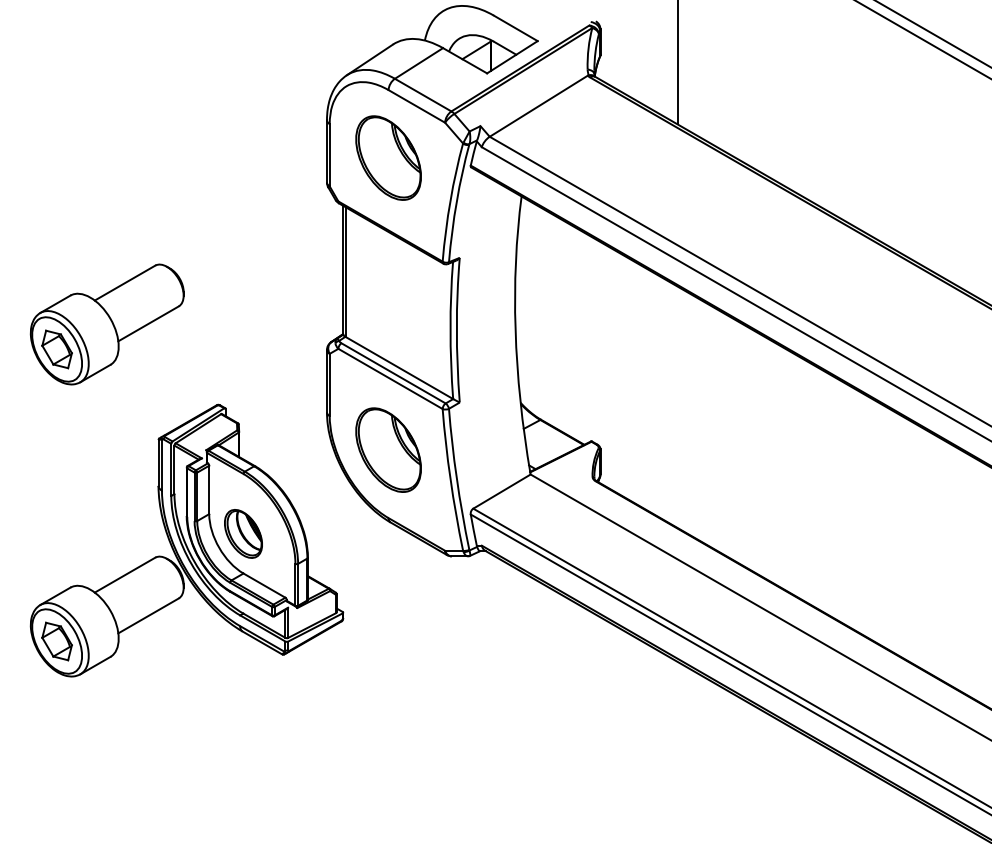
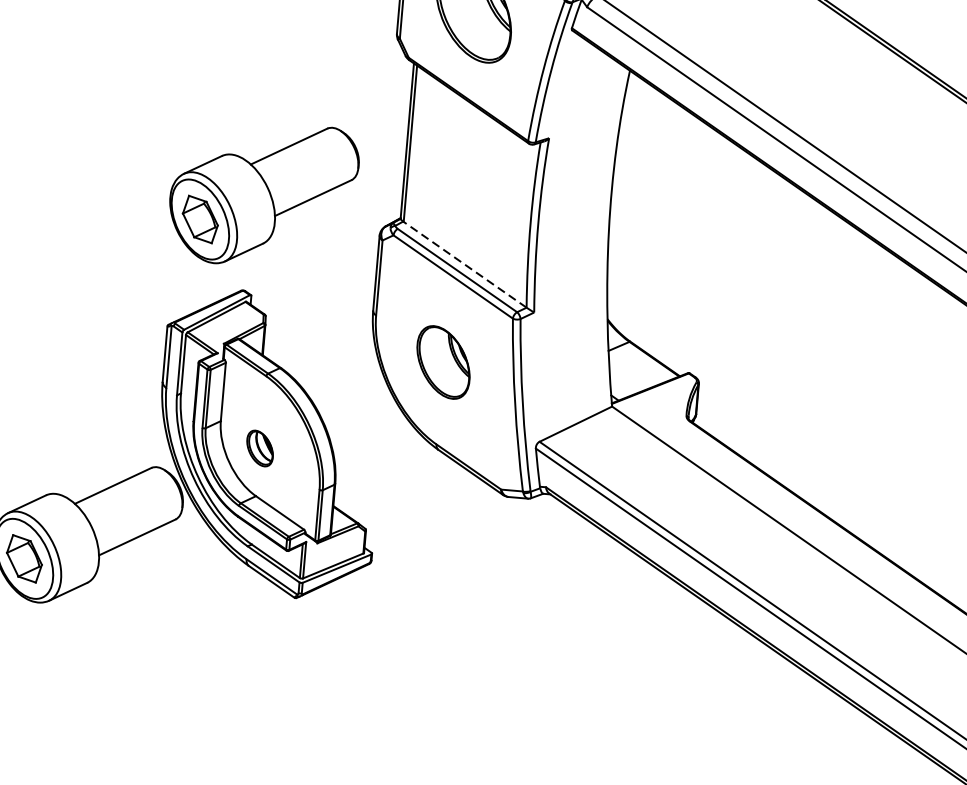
part: (106, 324) -> (262, 194), moved
line: (399, 368) -> (465, 265), solid -> dashed
part: (388, 449) -> (443, 361), size x0.7
part: (243, 533) -> (260, 447), size x0.6

